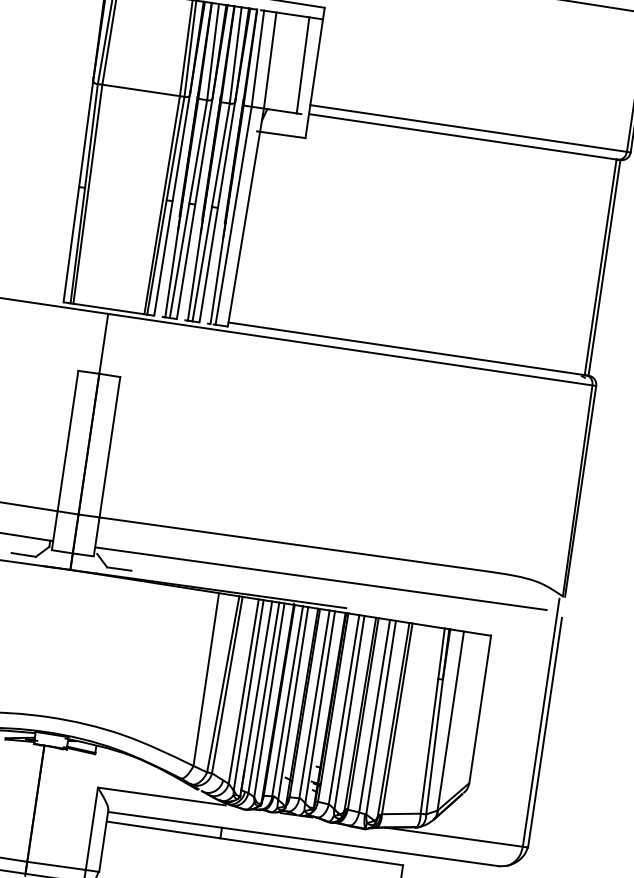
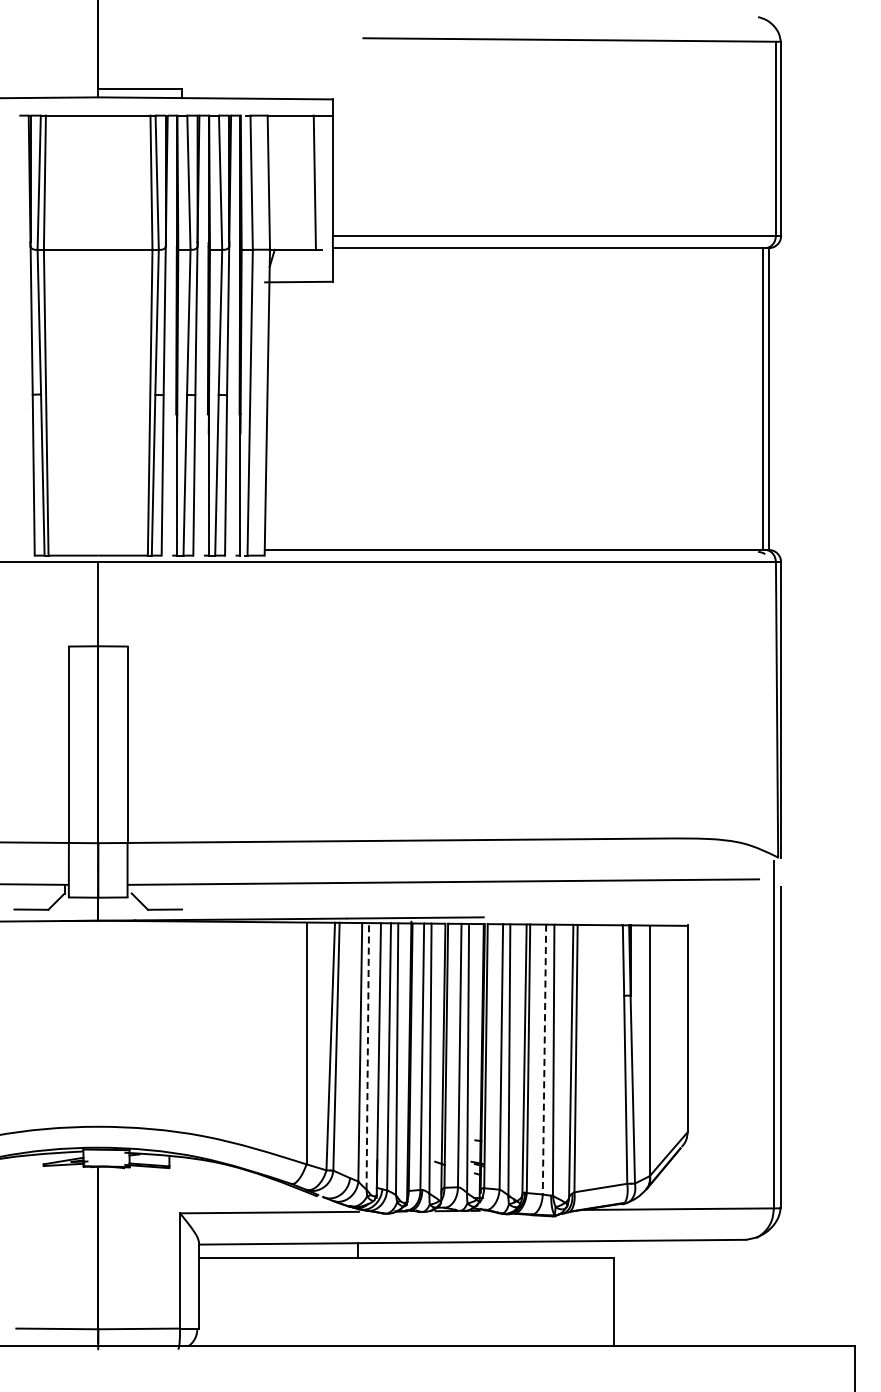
line: (248, 694) -> (367, 1055), solid -> dashed
line: (374, 716) -> (544, 1059), solid -> dashed

